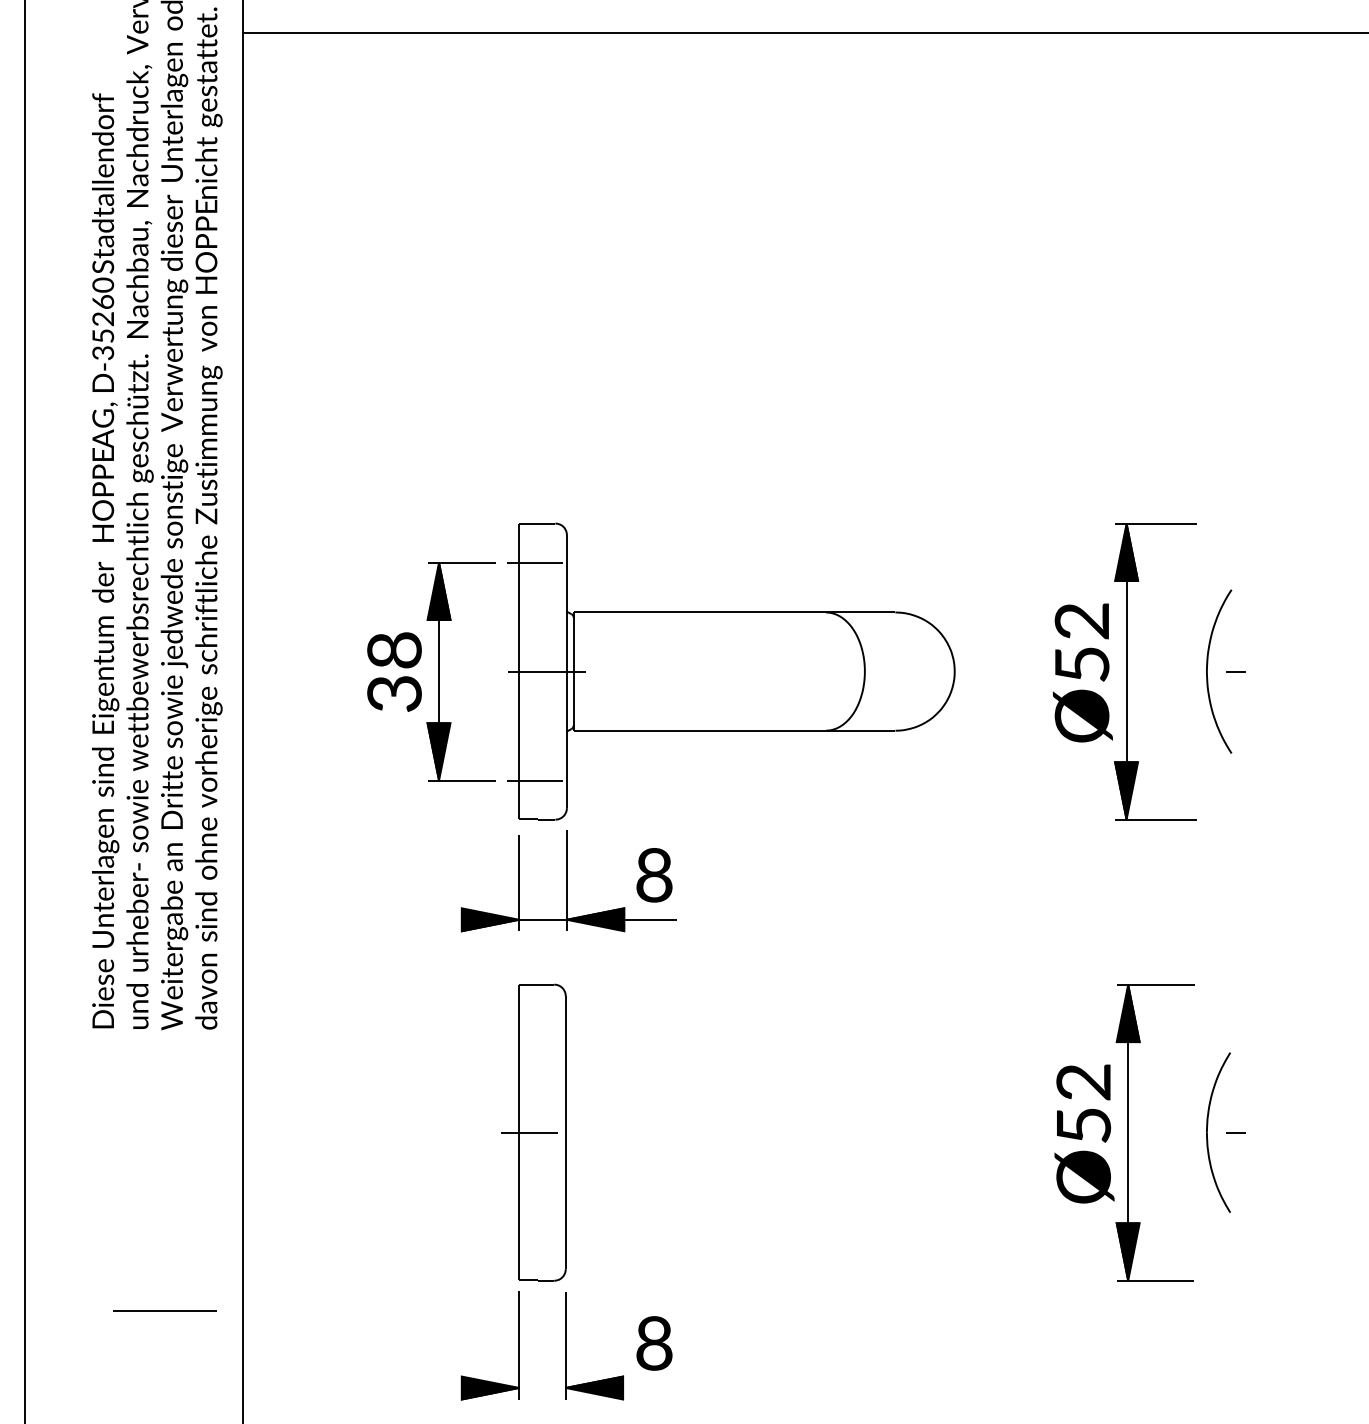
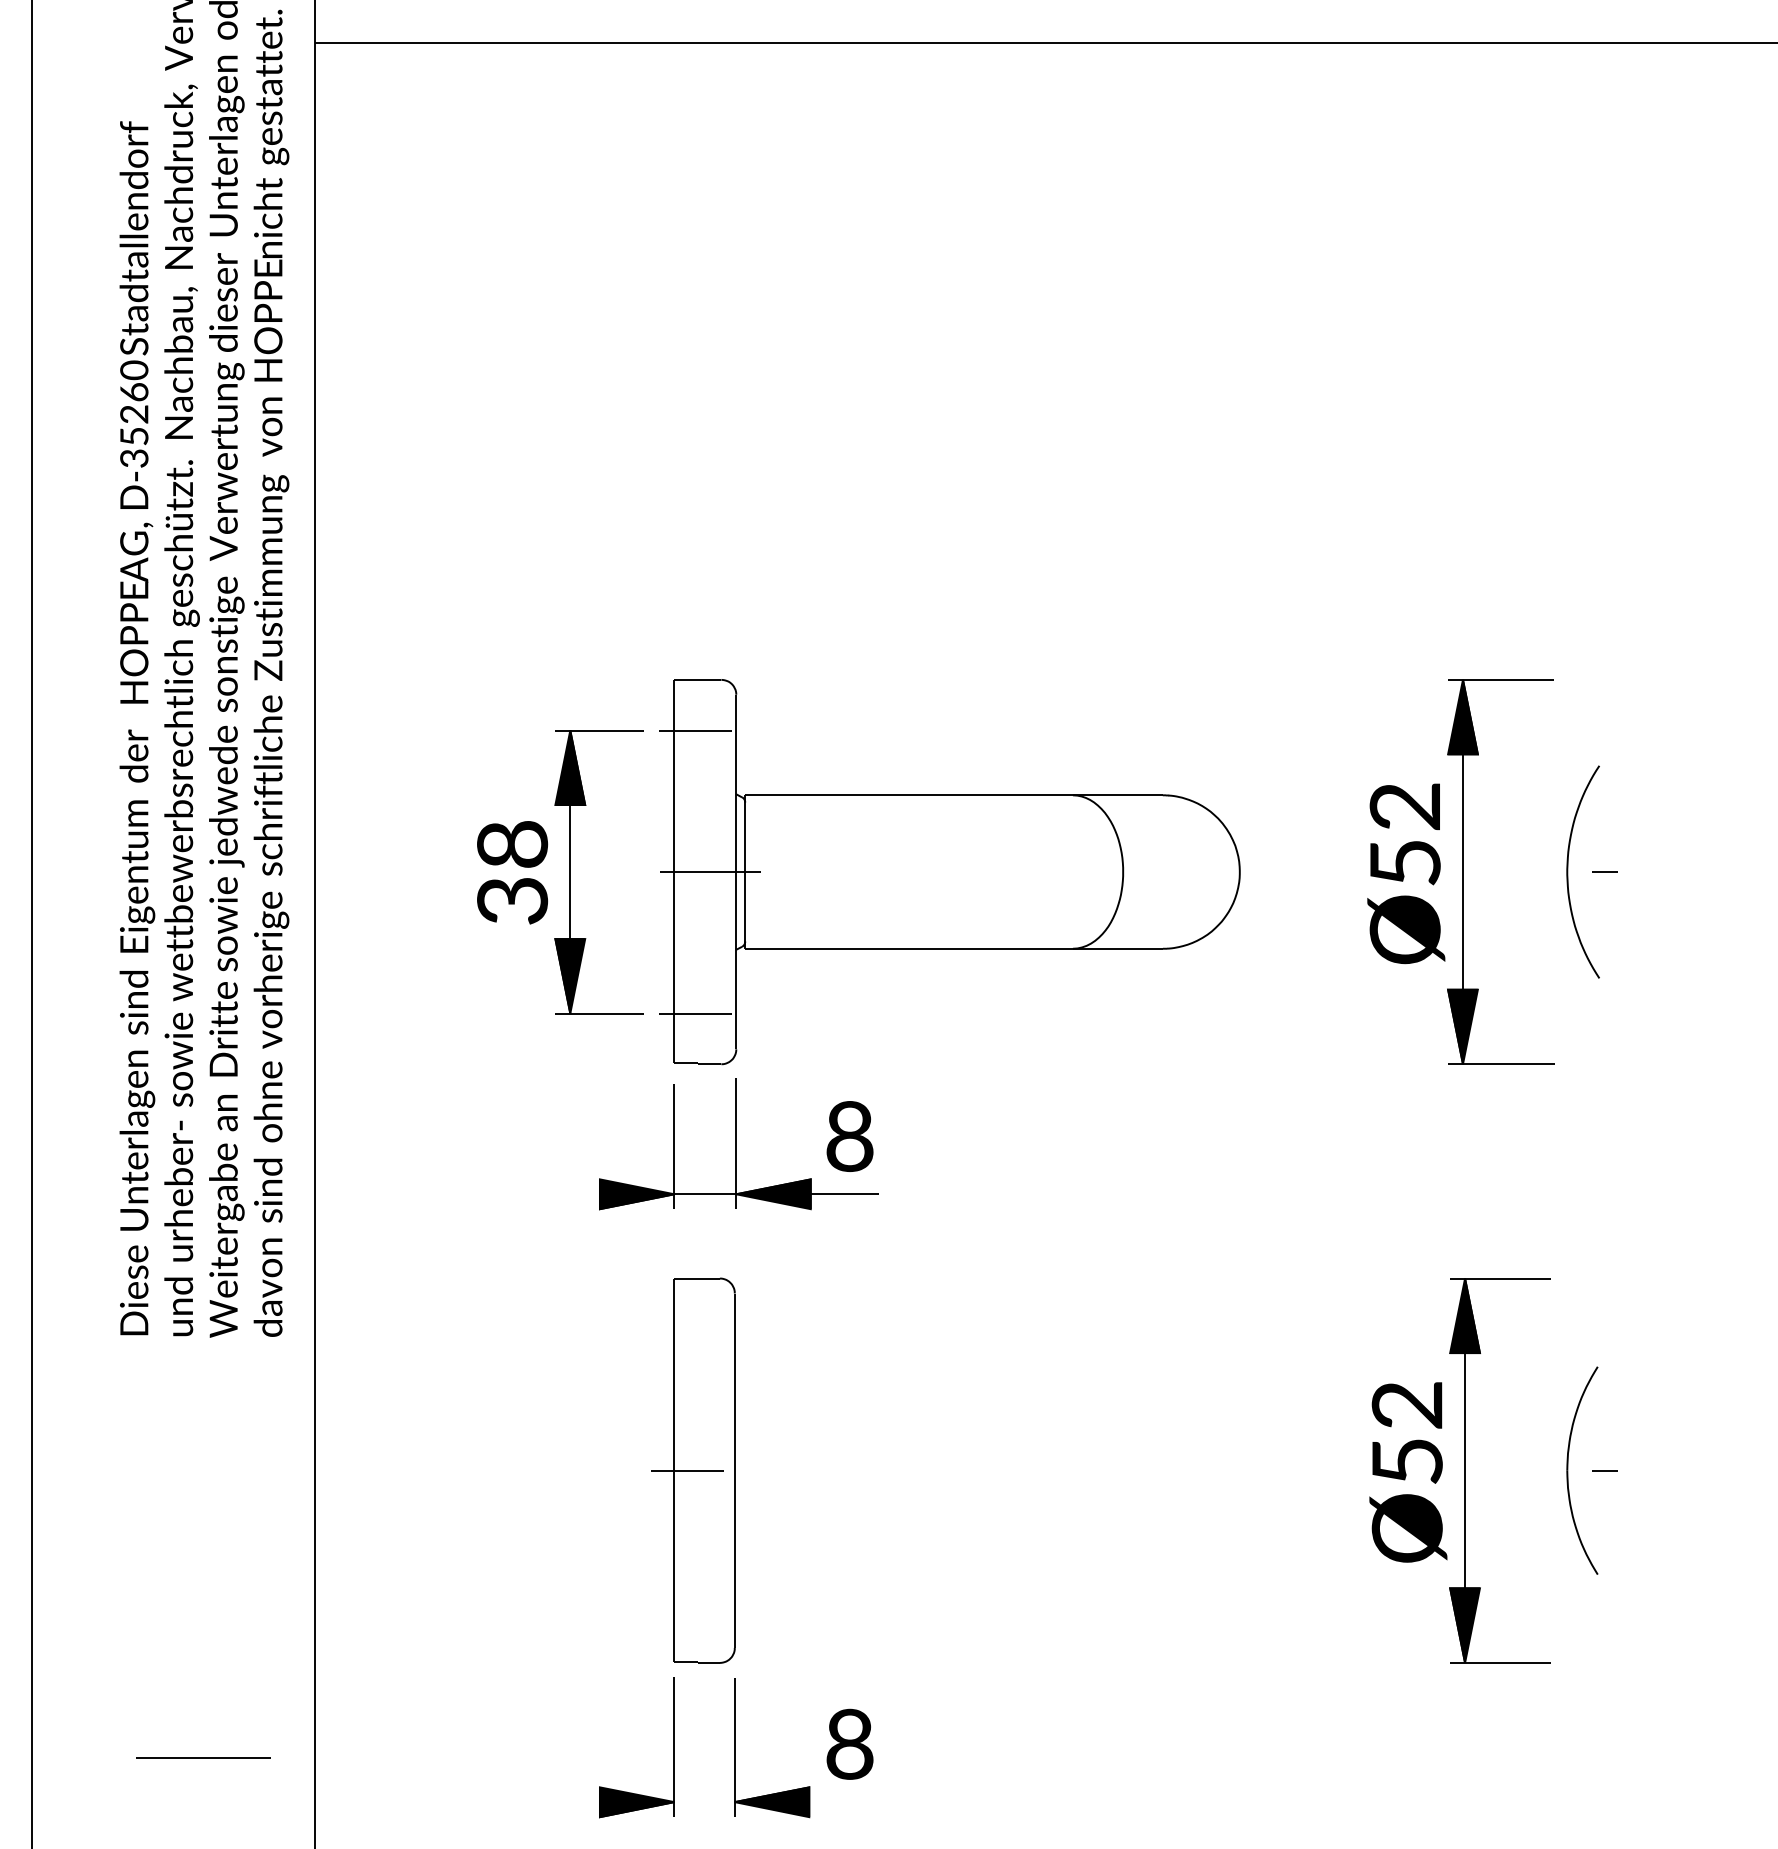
line: (165, 1310) -> (203, 1757), moved

